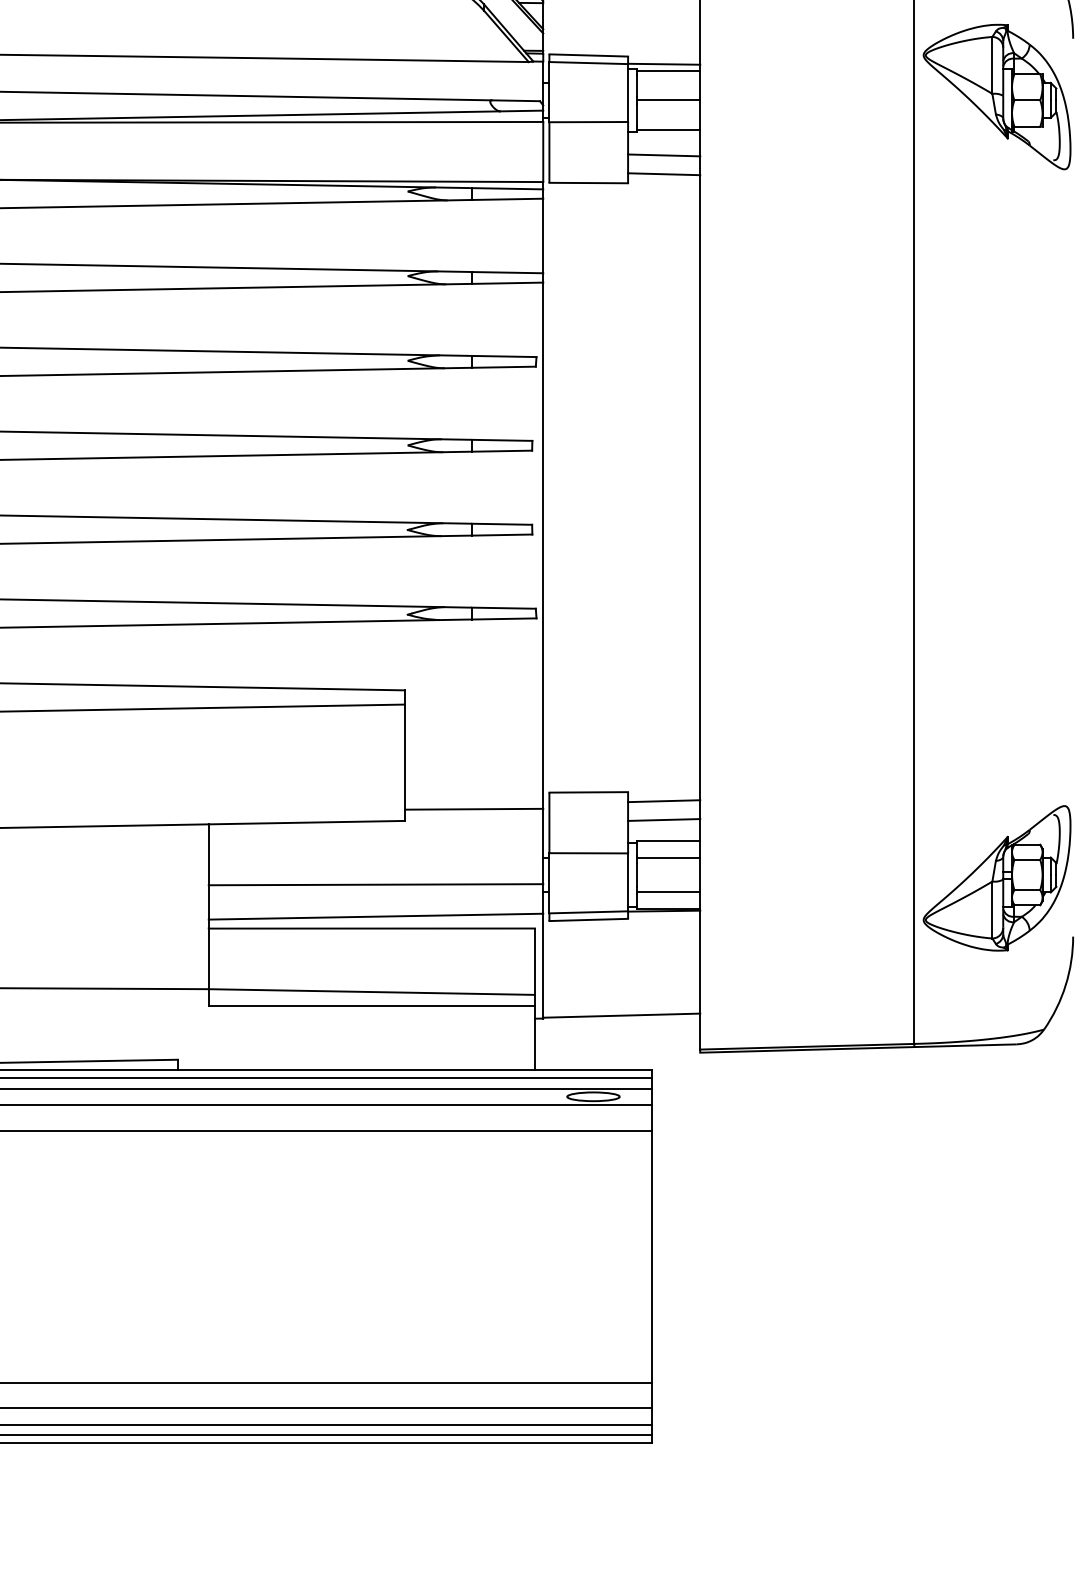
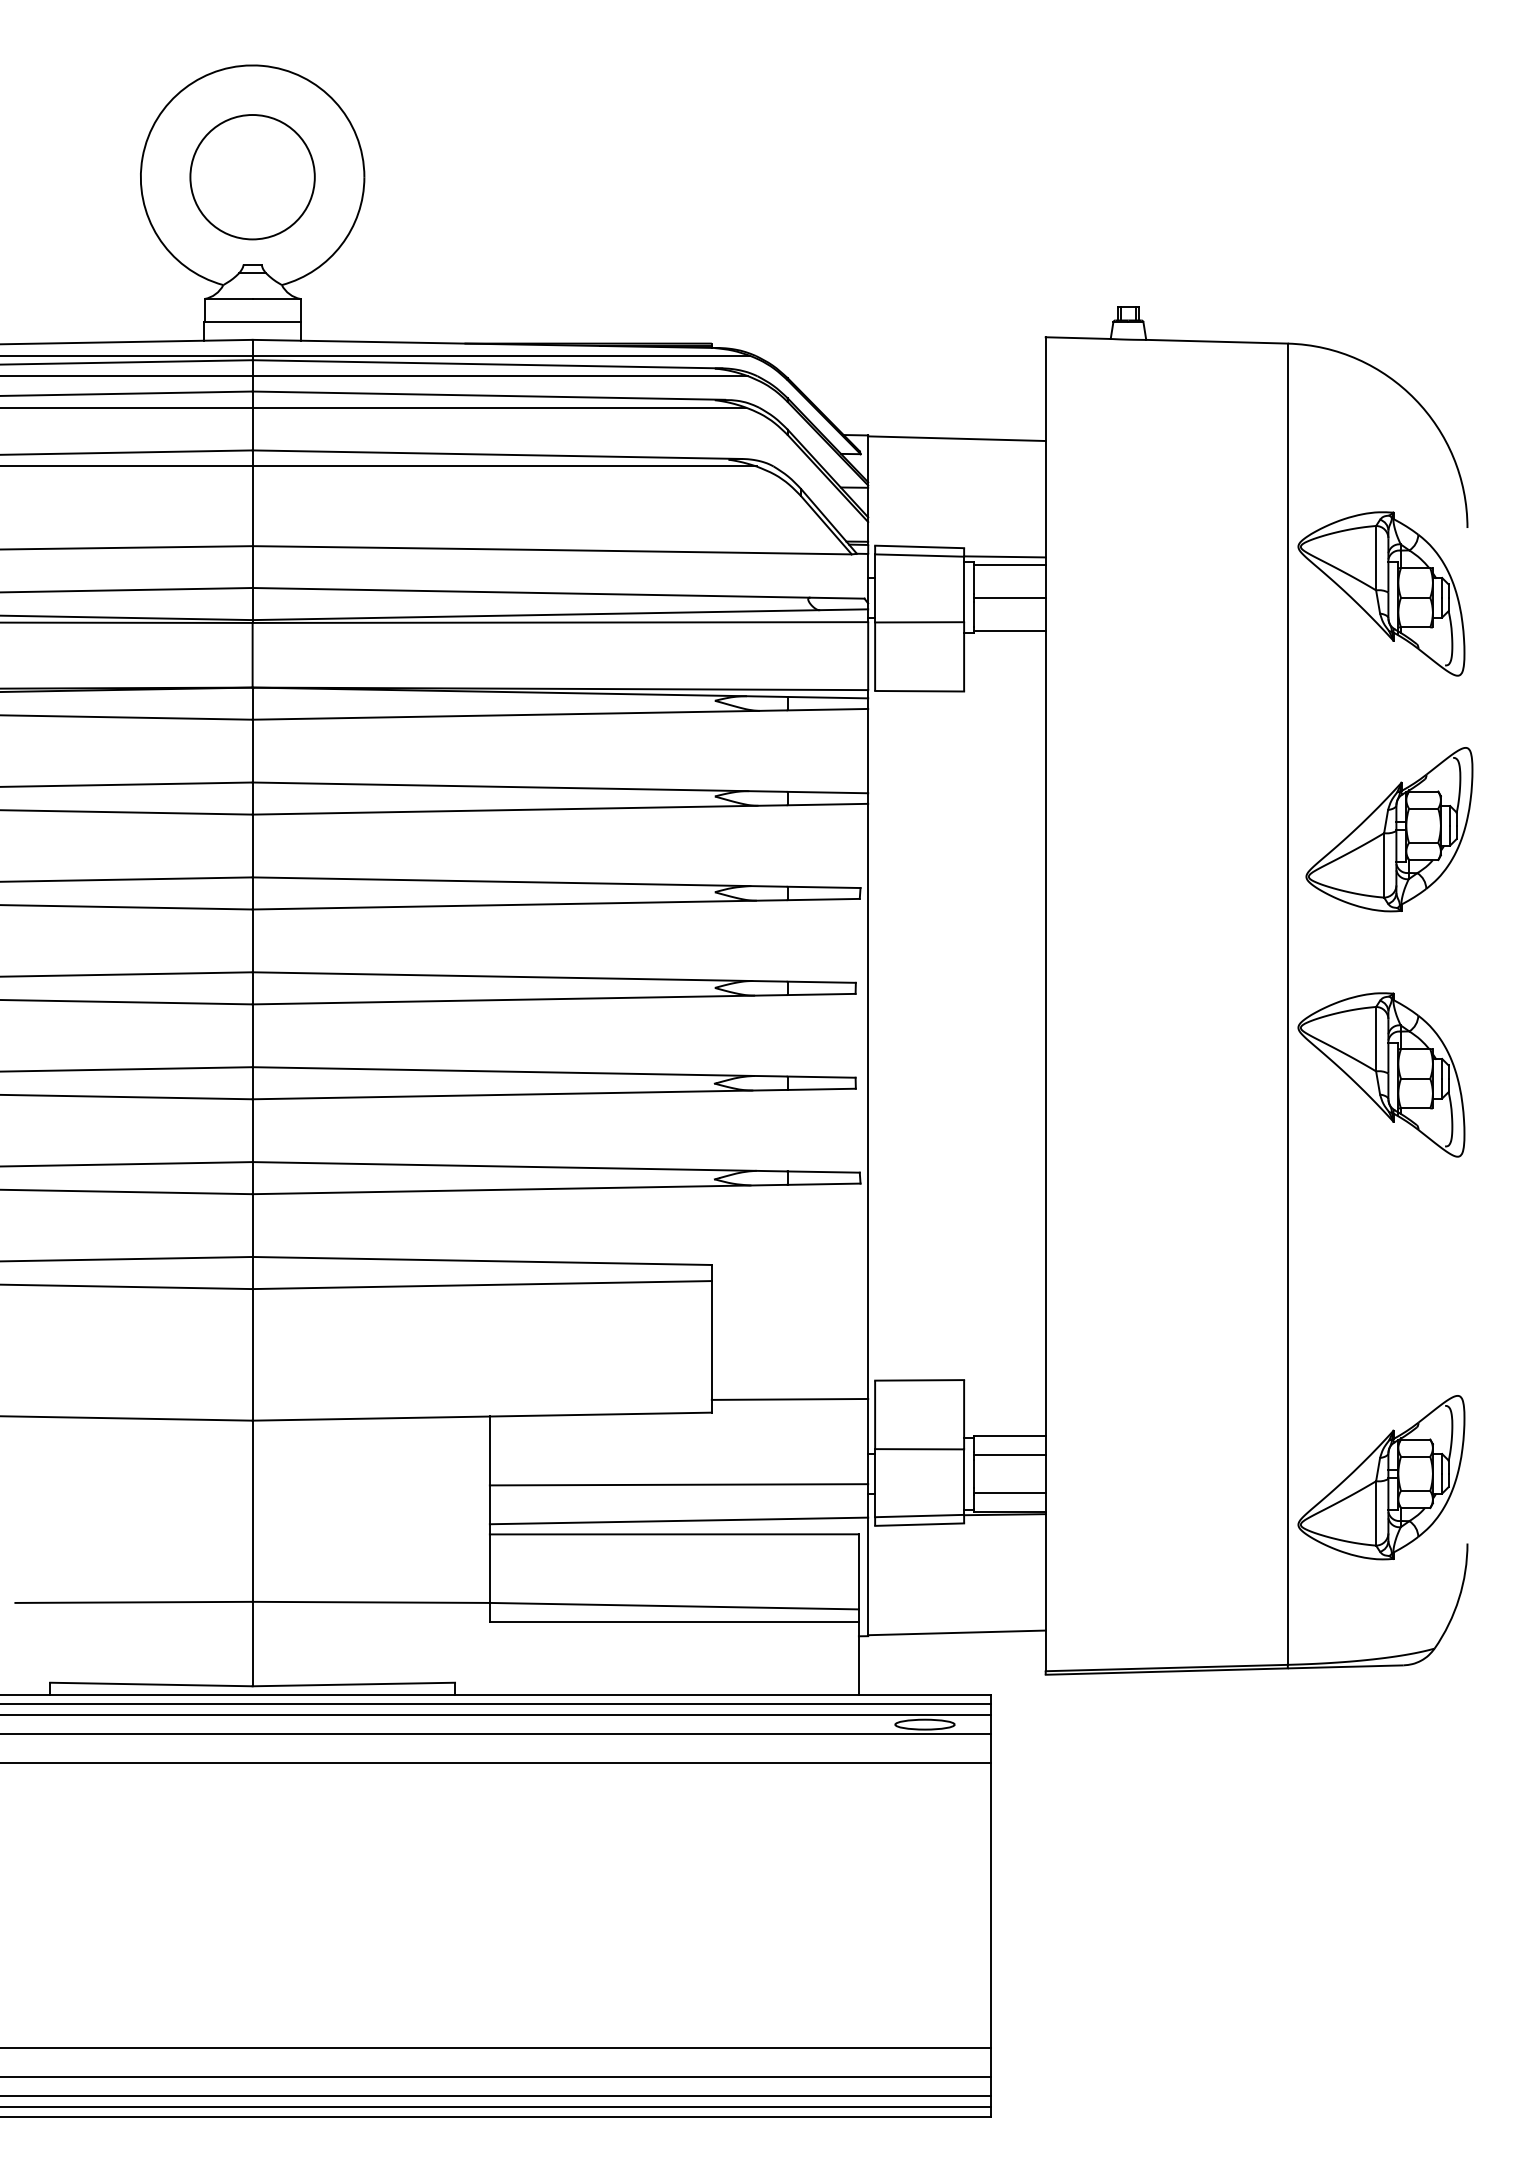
line: (663, 154) -> (1004, 659), removed
line: (663, 174) -> (1004, 681), removed
part: (1004, 305) -> (1389, 829), added
part: (997, 521) -> (1381, 1074), added
line: (663, 801) -> (1004, 1390), removed
line: (663, 819) -> (1004, 1411), removed

